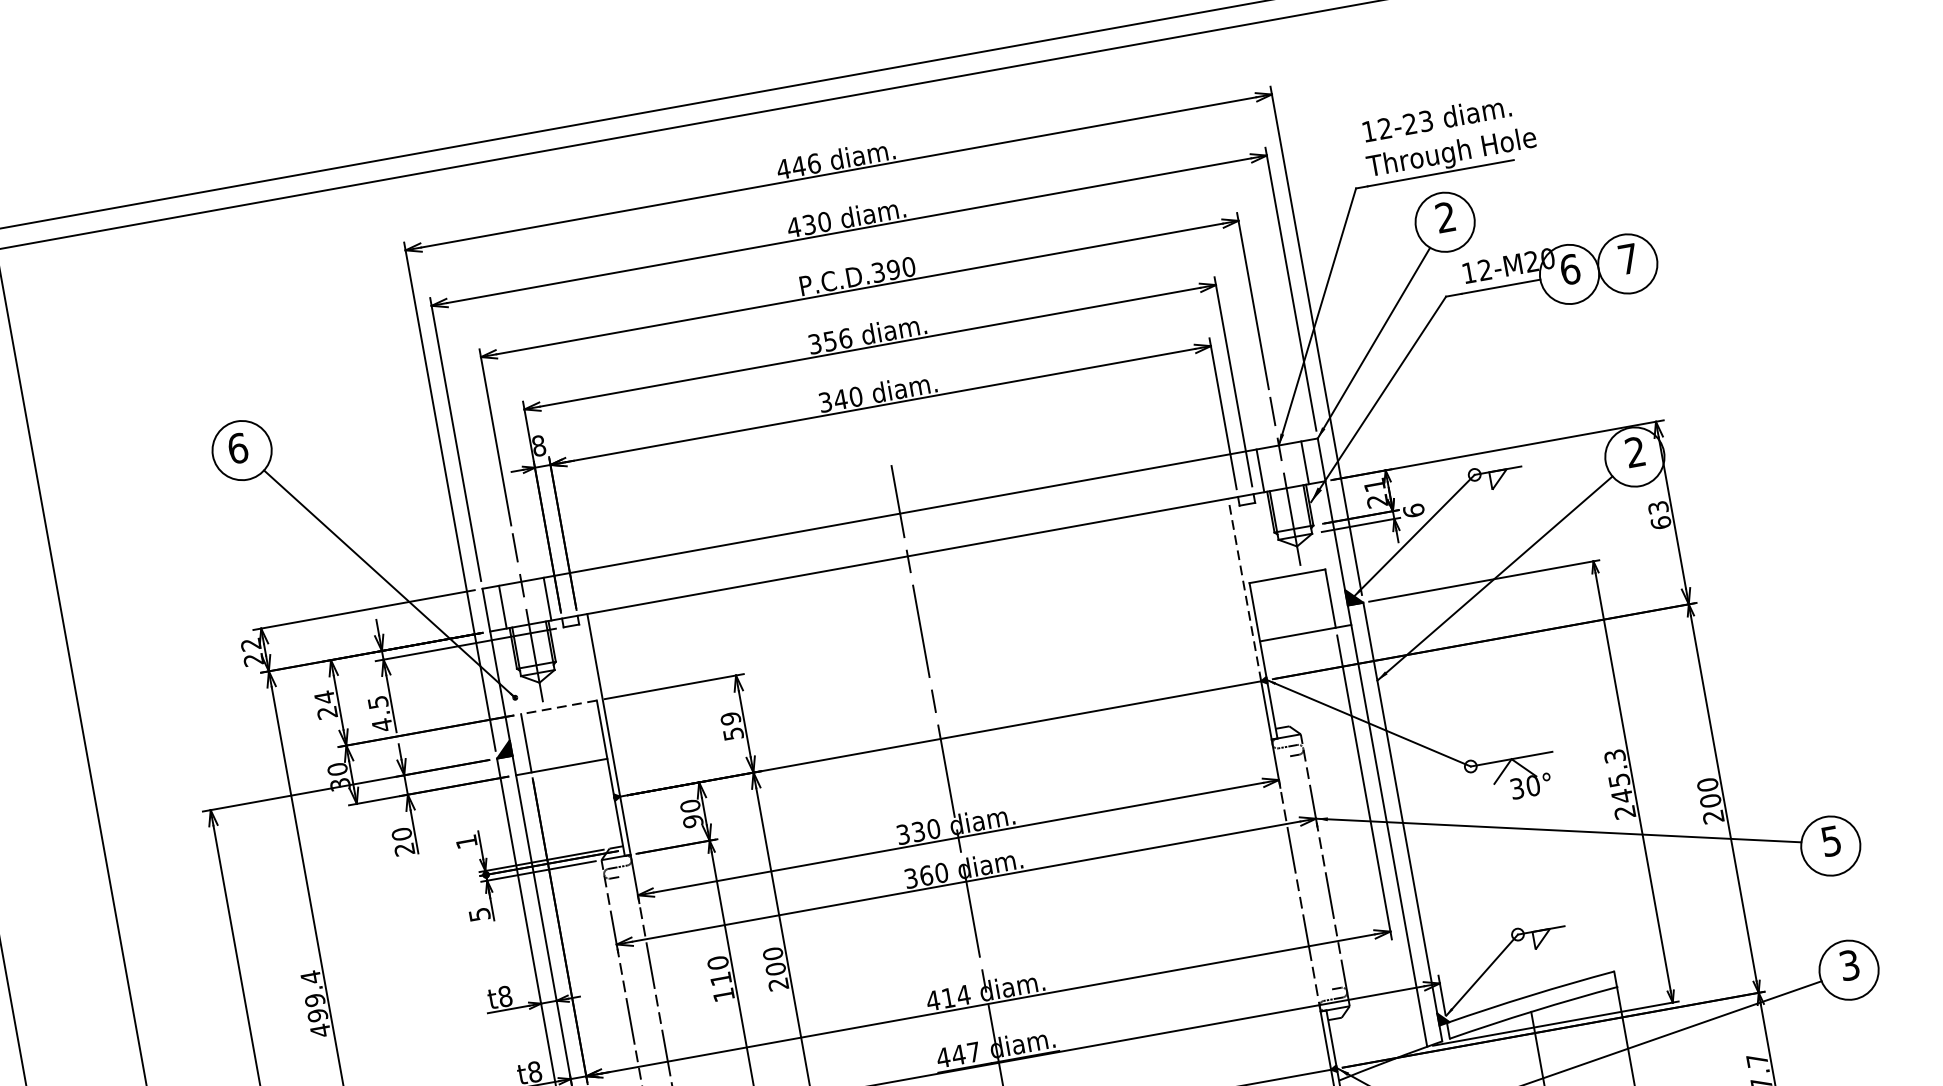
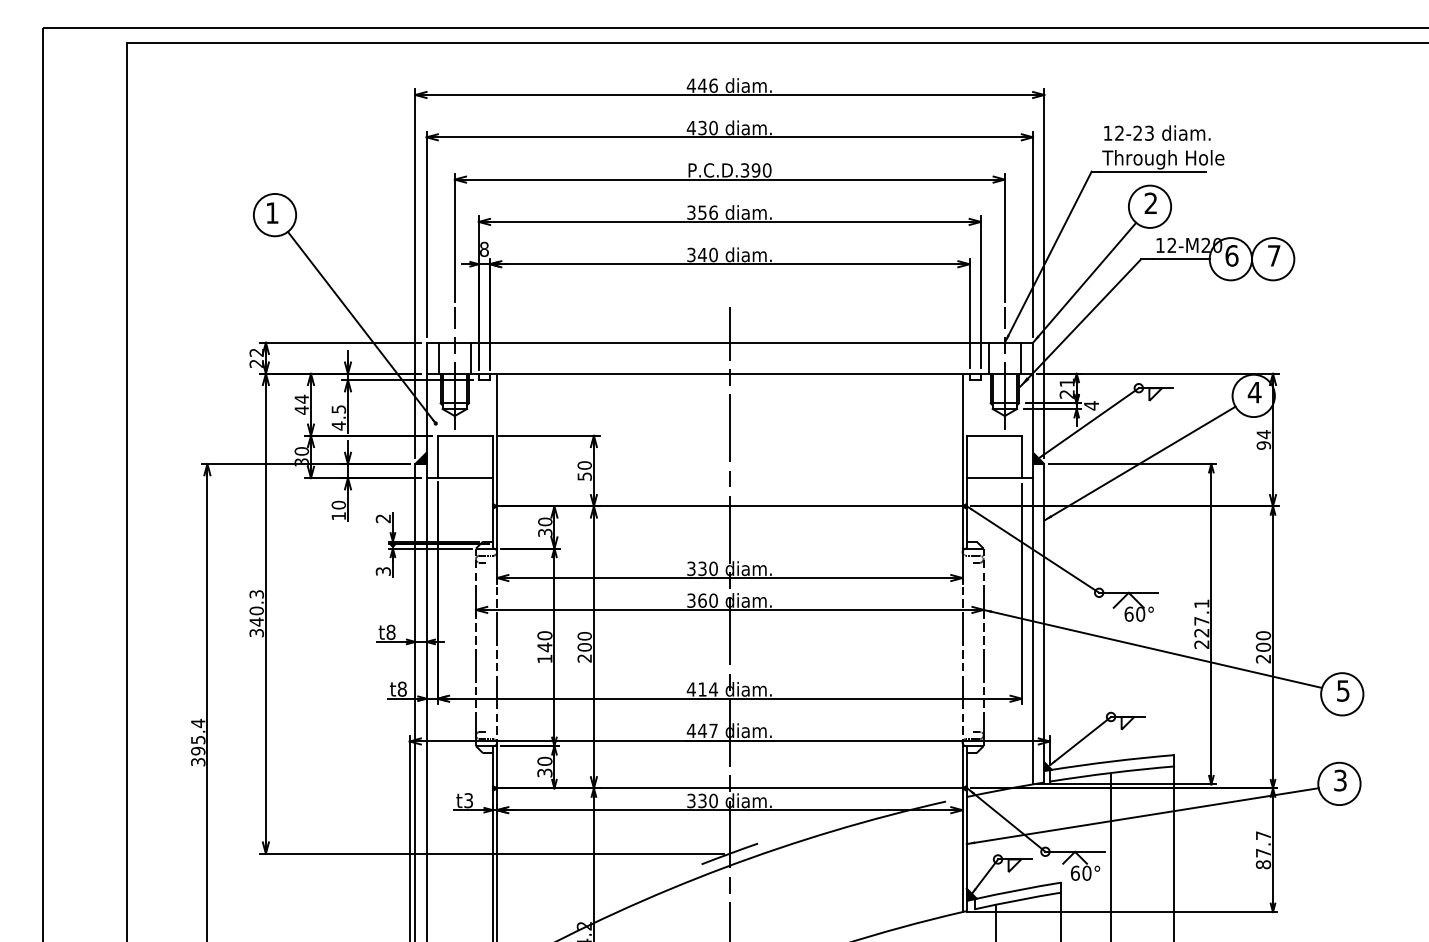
text: (238, 447) -> (272, 212), 6 -> 1
text: (1635, 452) -> (1254, 392), 2 -> 4
text: (1413, 510) -> (1091, 405), 6 -> 4
text: (1659, 514) -> (1263, 439), 63 -> 94
line: (1244, 589) -> (962, 439), dashed -> solid
line: (559, 706) -> (465, 435), dashed -> solid
text: (326, 711) -> (301, 409), 24 -> 44
text: (730, 718) -> (584, 465), 59 -> 50
text: (1618, 776) -> (1201, 618), 245.3 -> 227.1
text: (1516, 787) -> (1128, 613), 30° -> 60°
text: (693, 820) -> (545, 532), 90 -> 30
text: (465, 841) -> (382, 518), 1 -> 2
text: (404, 849) -> (338, 516), 20 -> 10
text: (478, 914) -> (382, 571), 5 -> 3
text: (720, 979) -> (544, 647), 110 -> 140
text: (315, 1003) -> (256, 613), 499.4 -> 340.3

